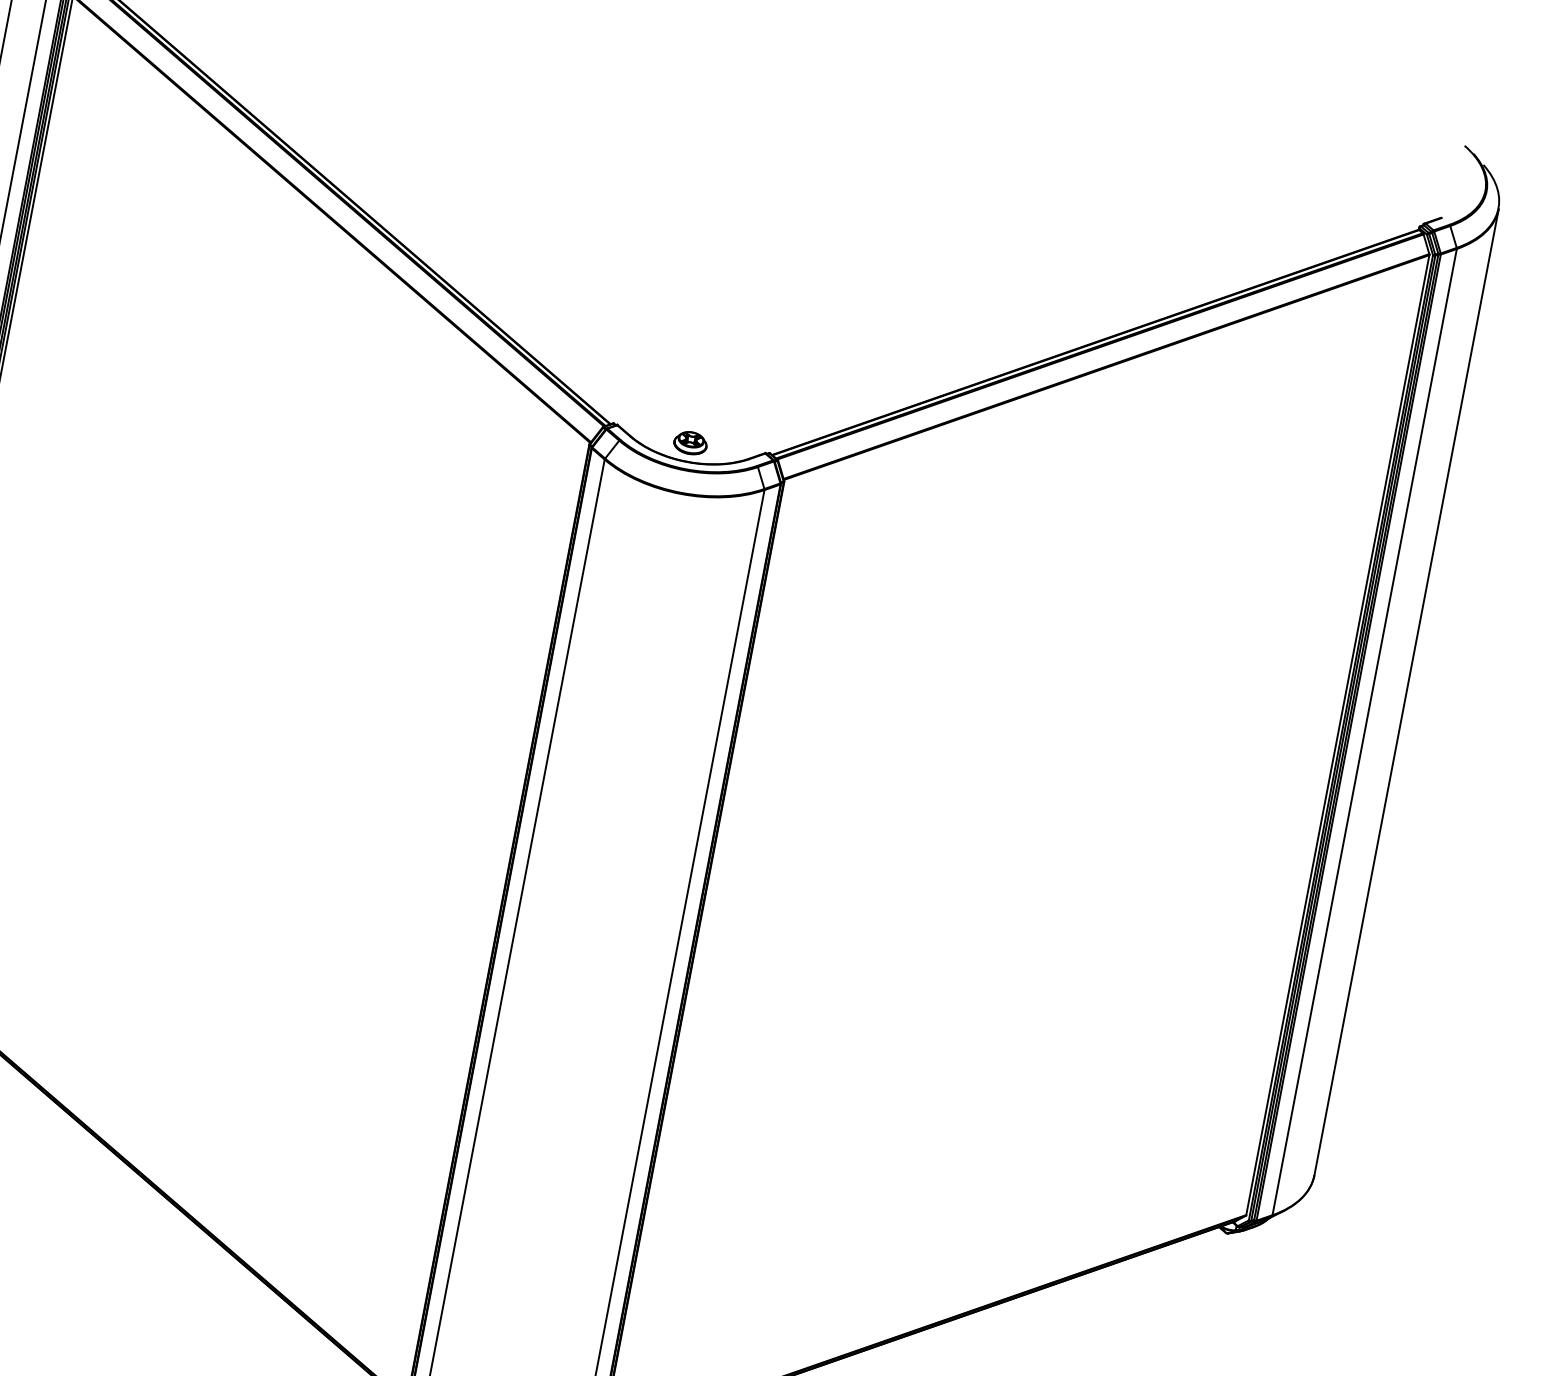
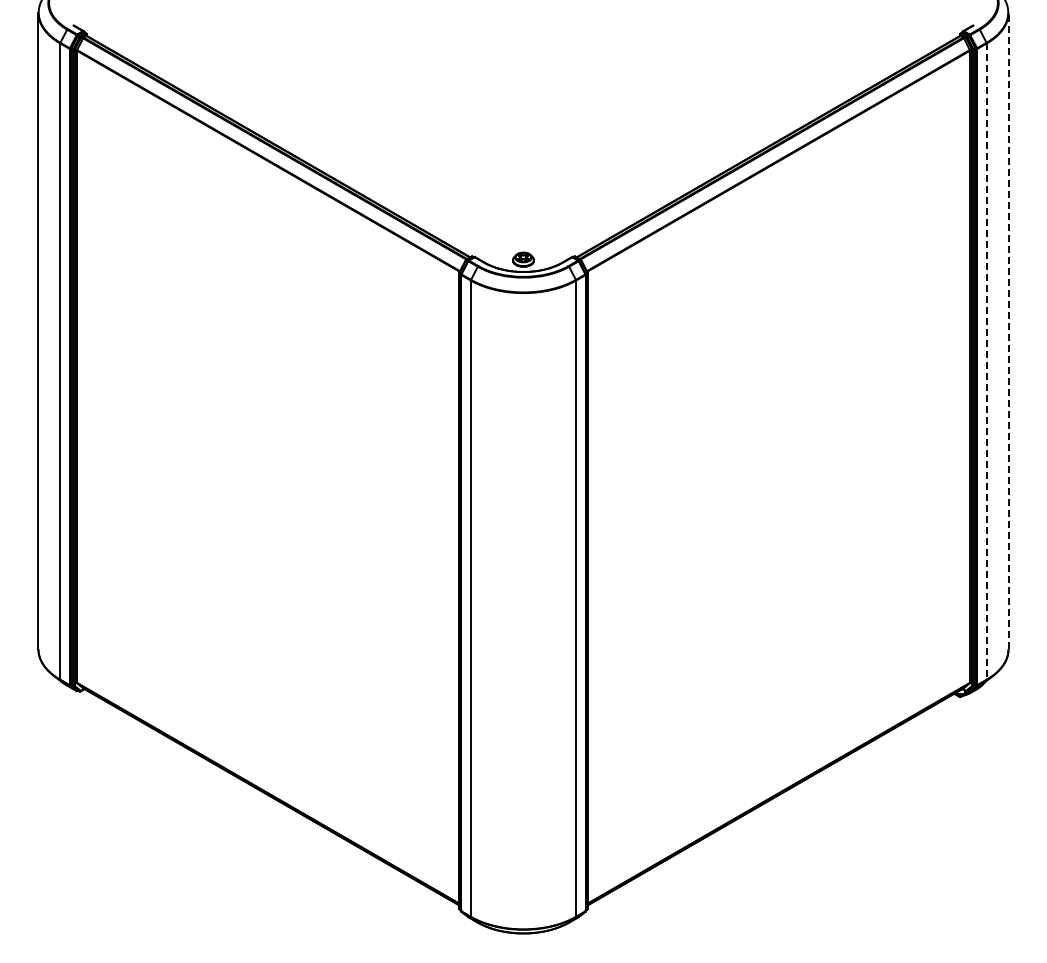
line: (1406, 691) -> (1008, 330), solid -> dashed
line: (1364, 733) -> (986, 362), solid -> dashed

